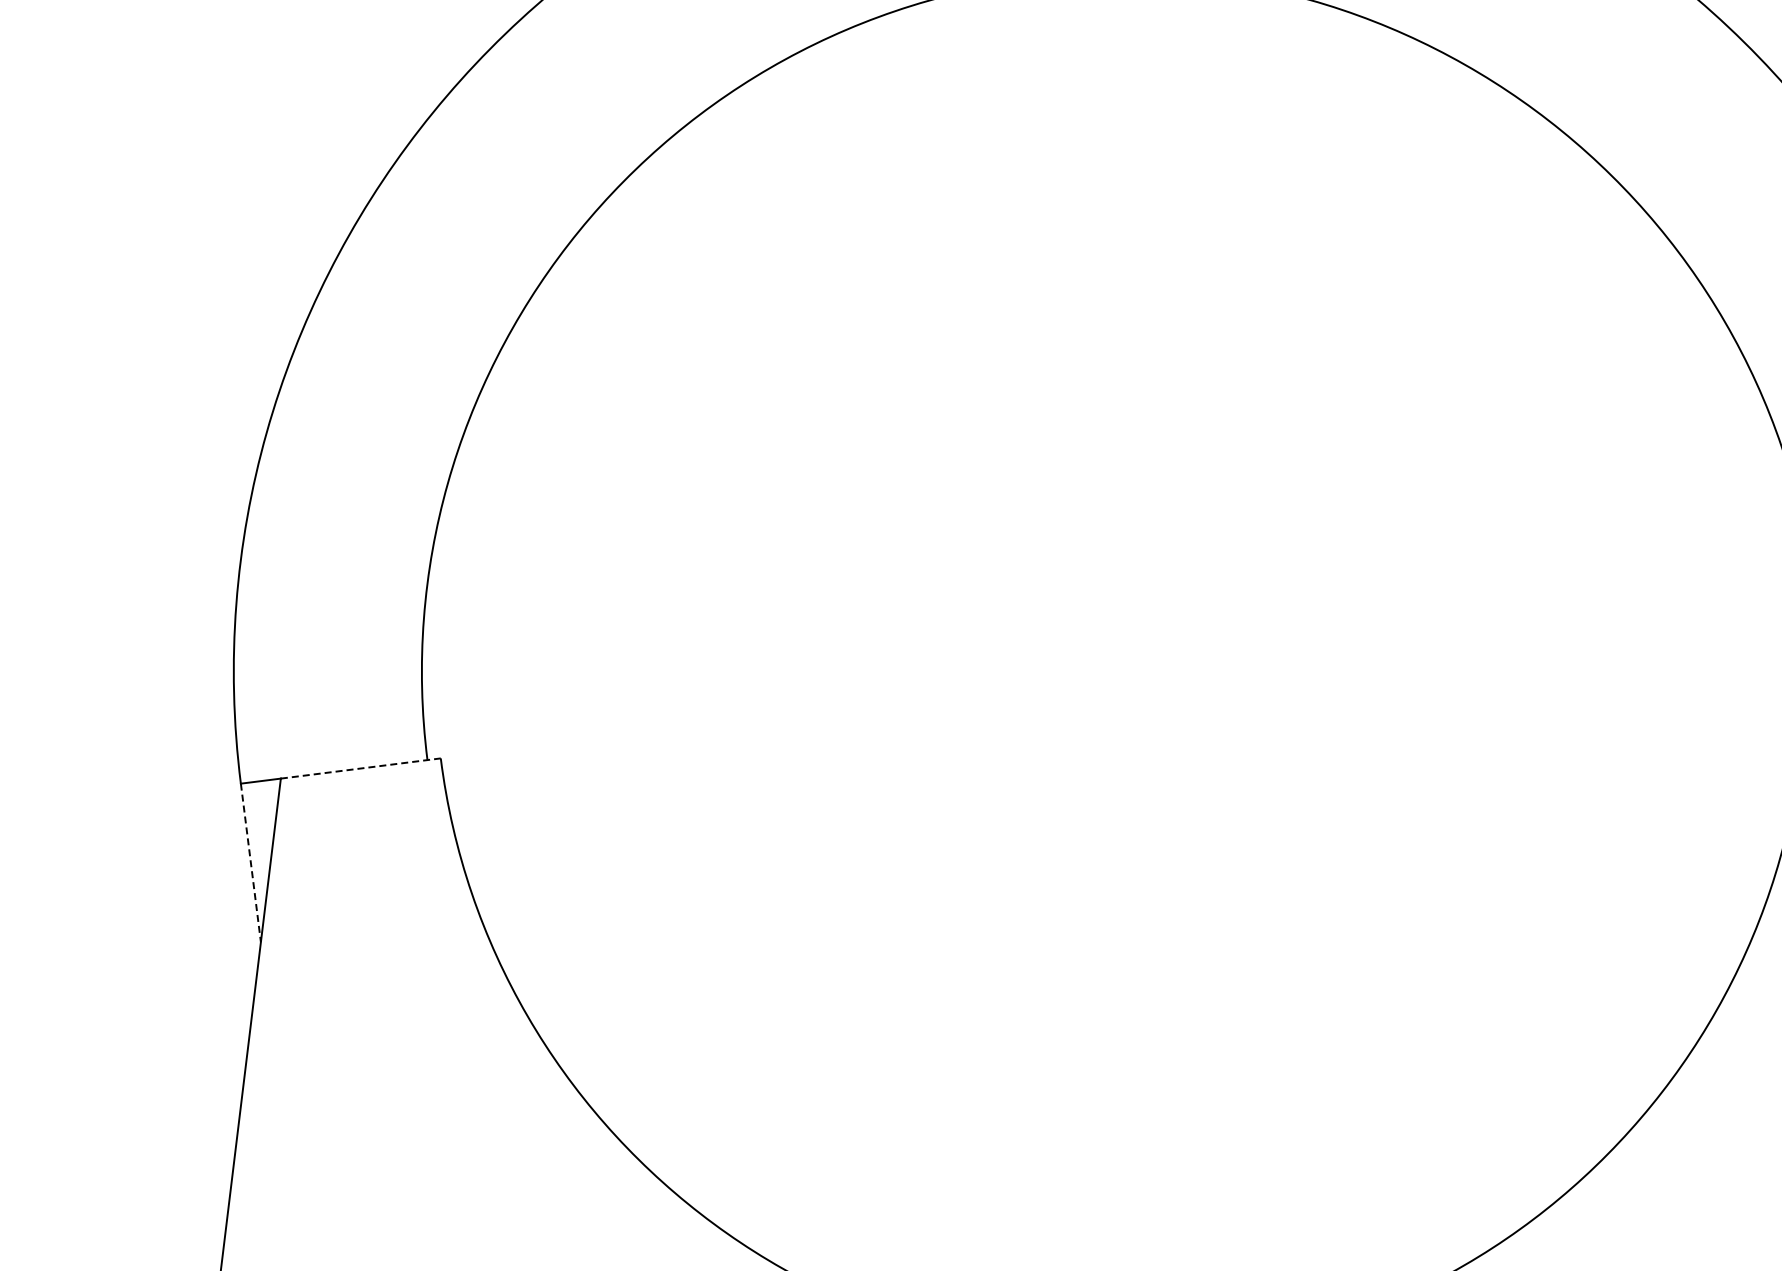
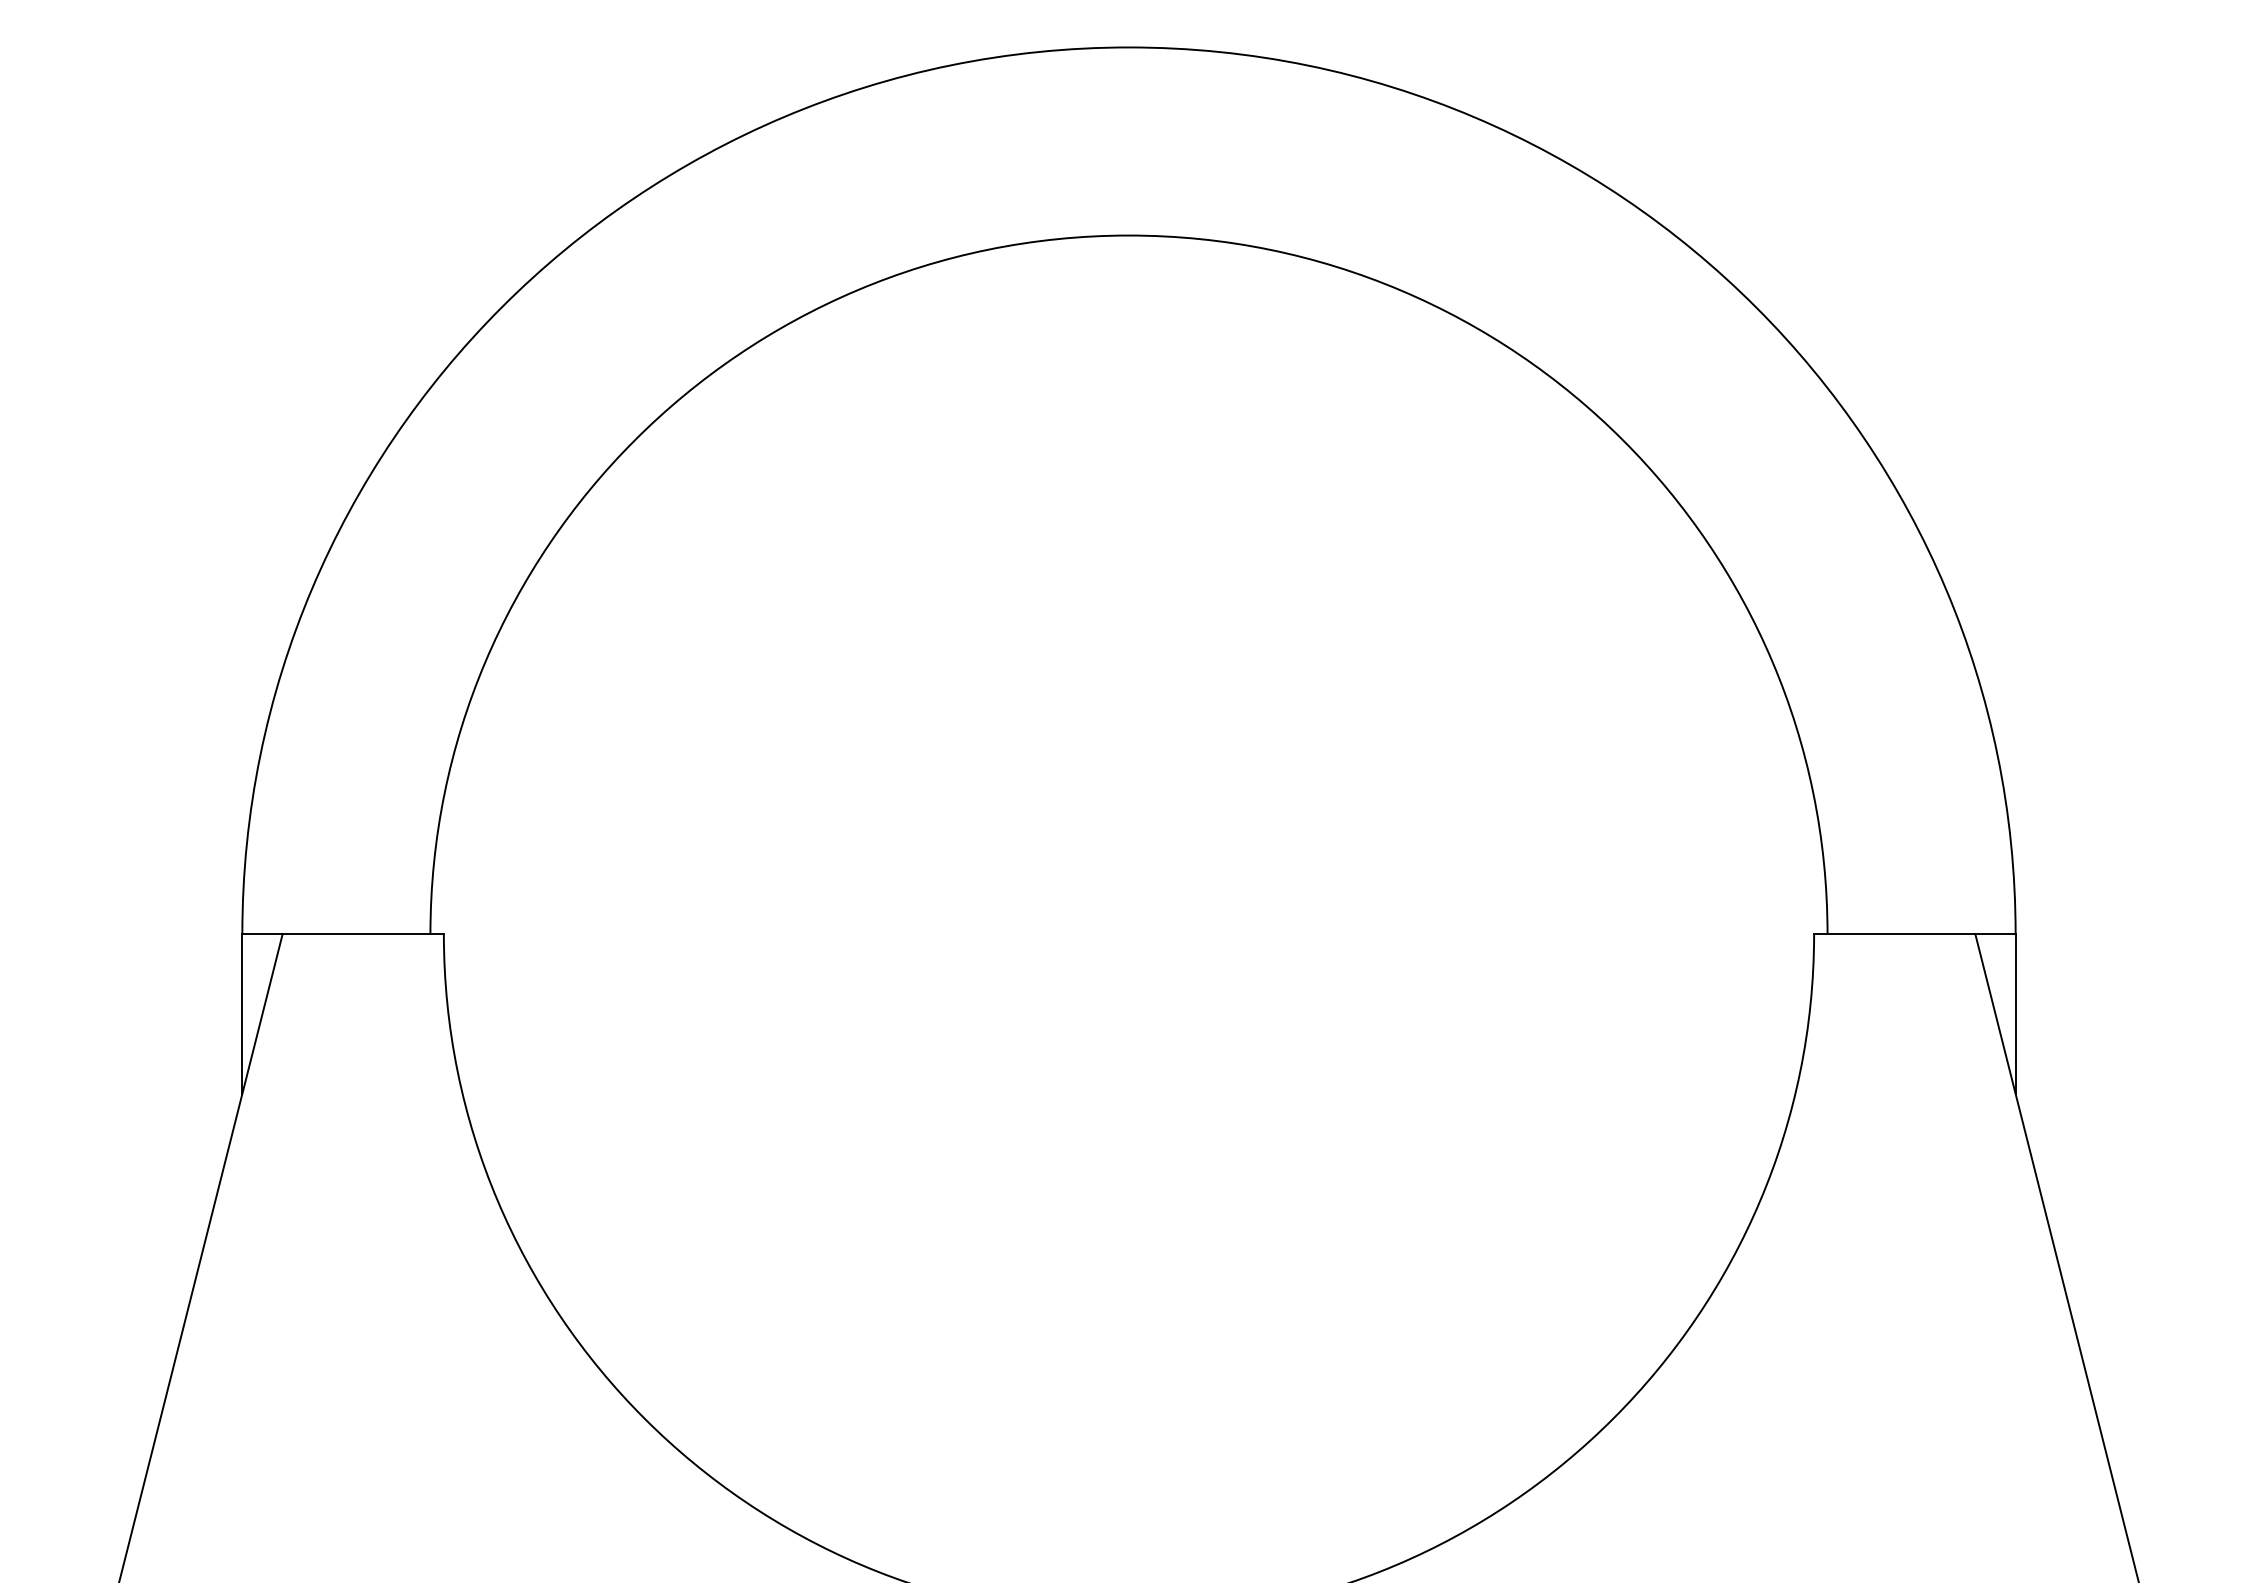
line: (361, 768) -> (363, 934), dashed -> solid
line: (251, 863) -> (242, 1014), dashed -> solid

